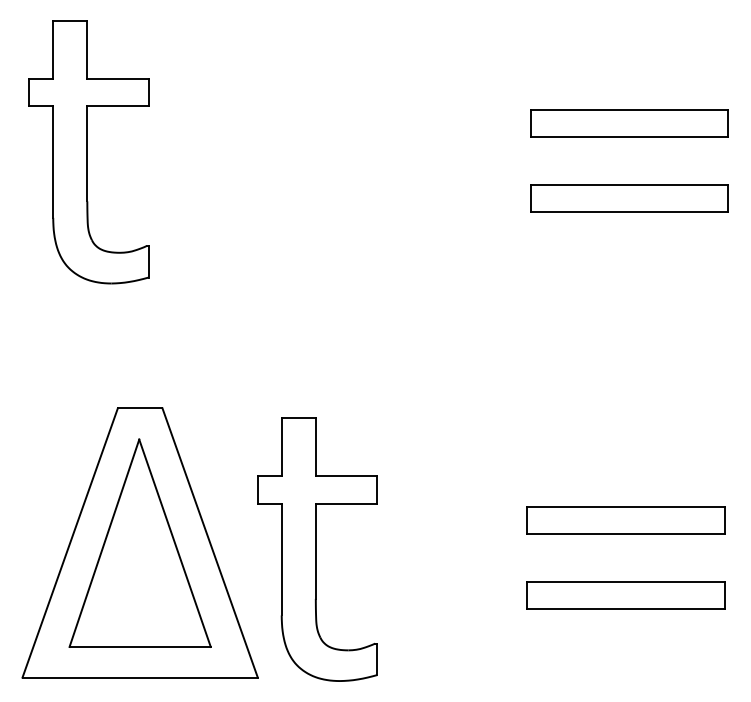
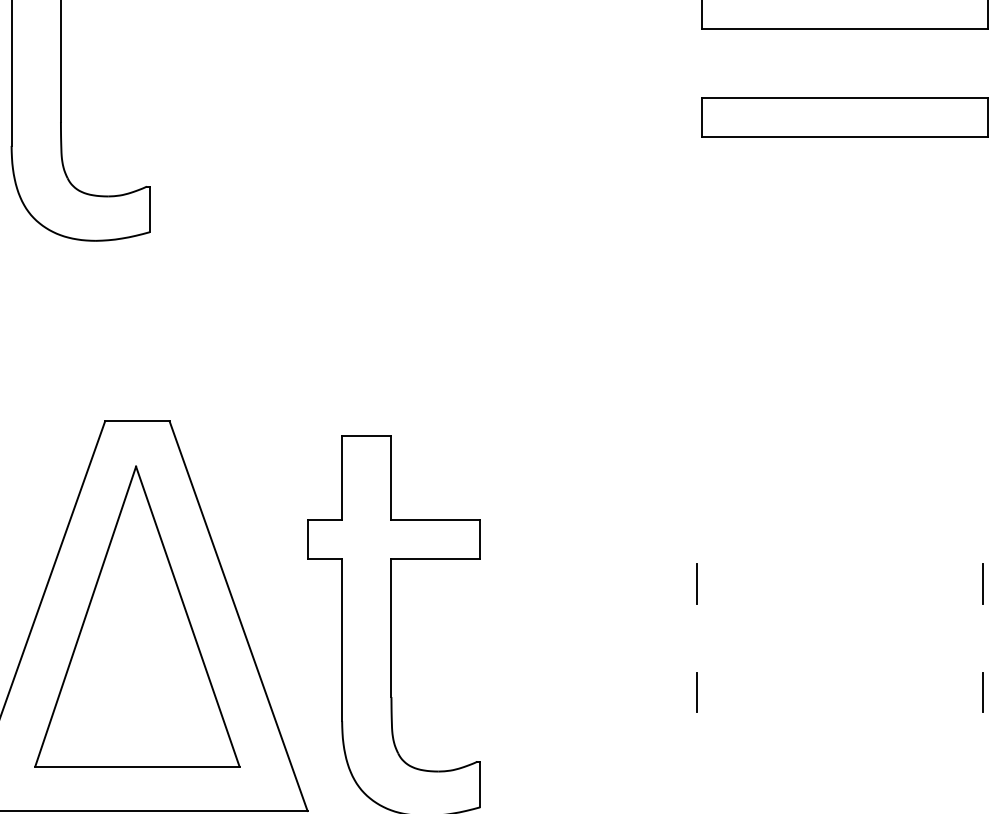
line: (626, 507) -> (840, 564), removed
line: (626, 534) -> (840, 603), removed
line: (626, 582) -> (840, 673), removed
line: (626, 609) -> (840, 712), removed

